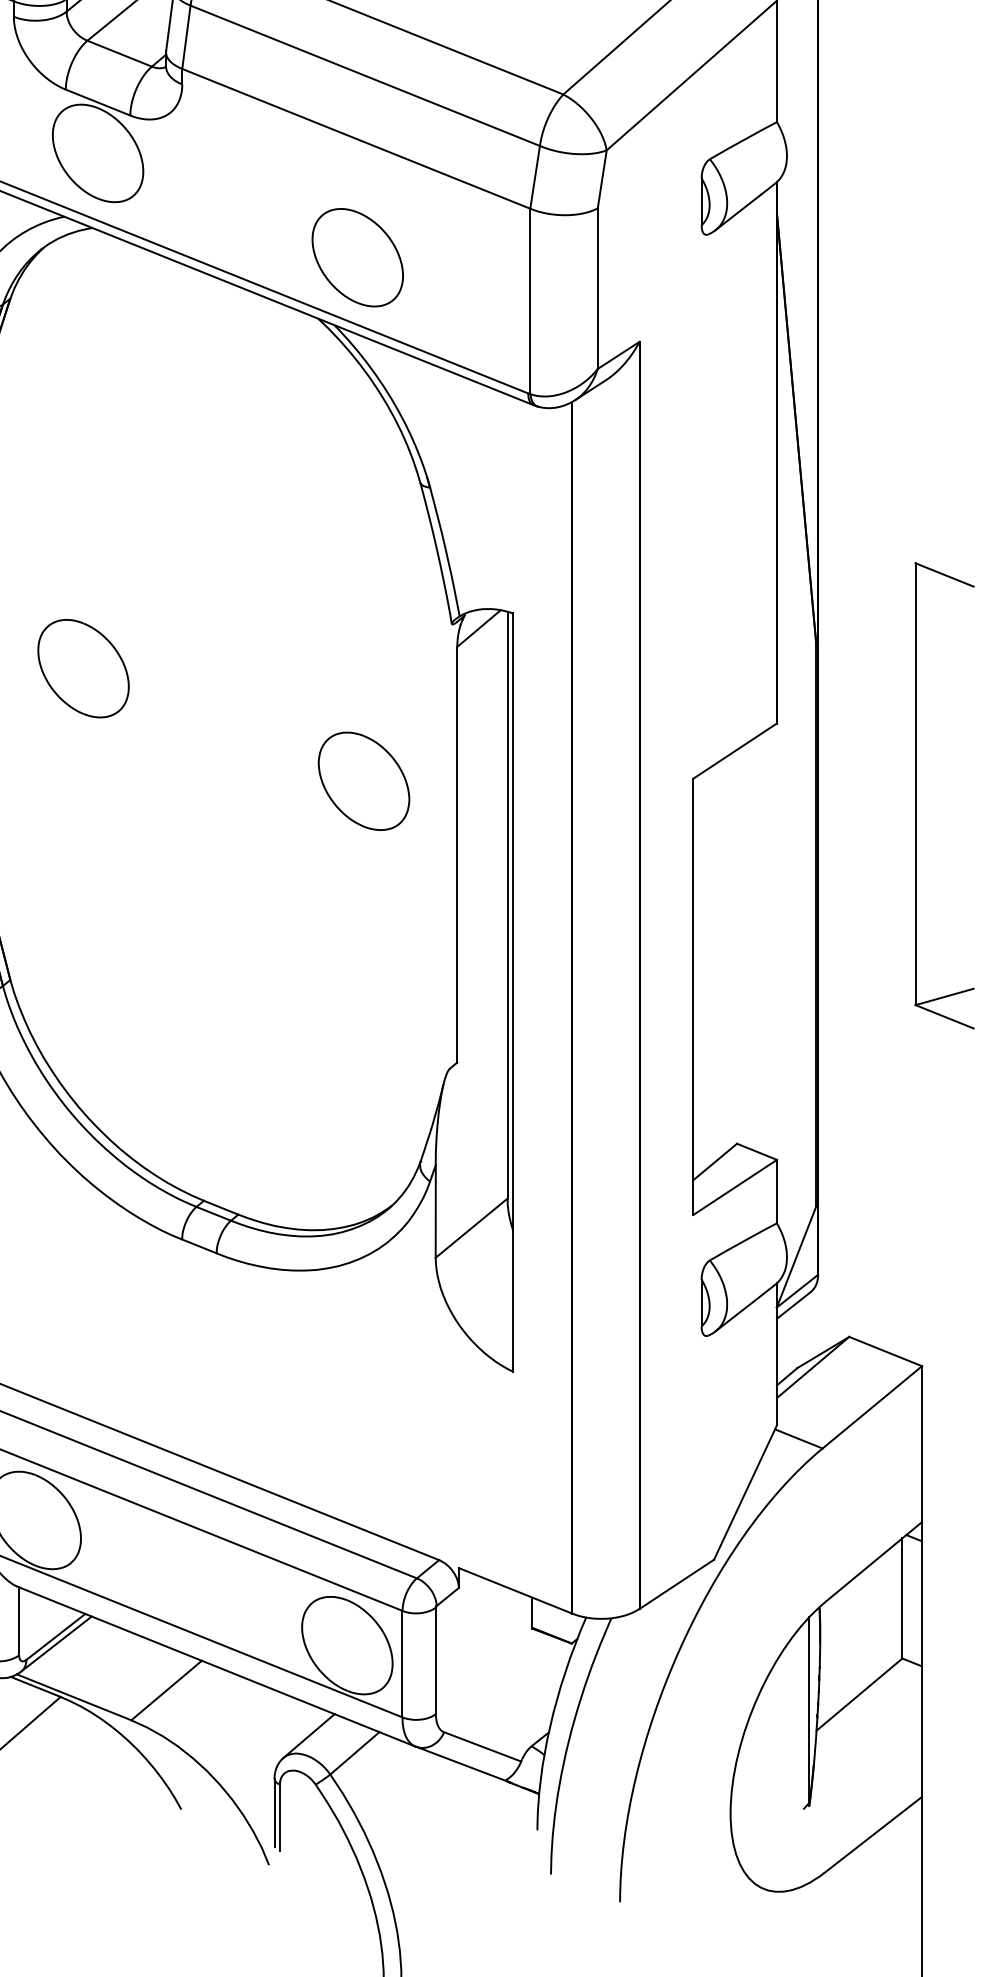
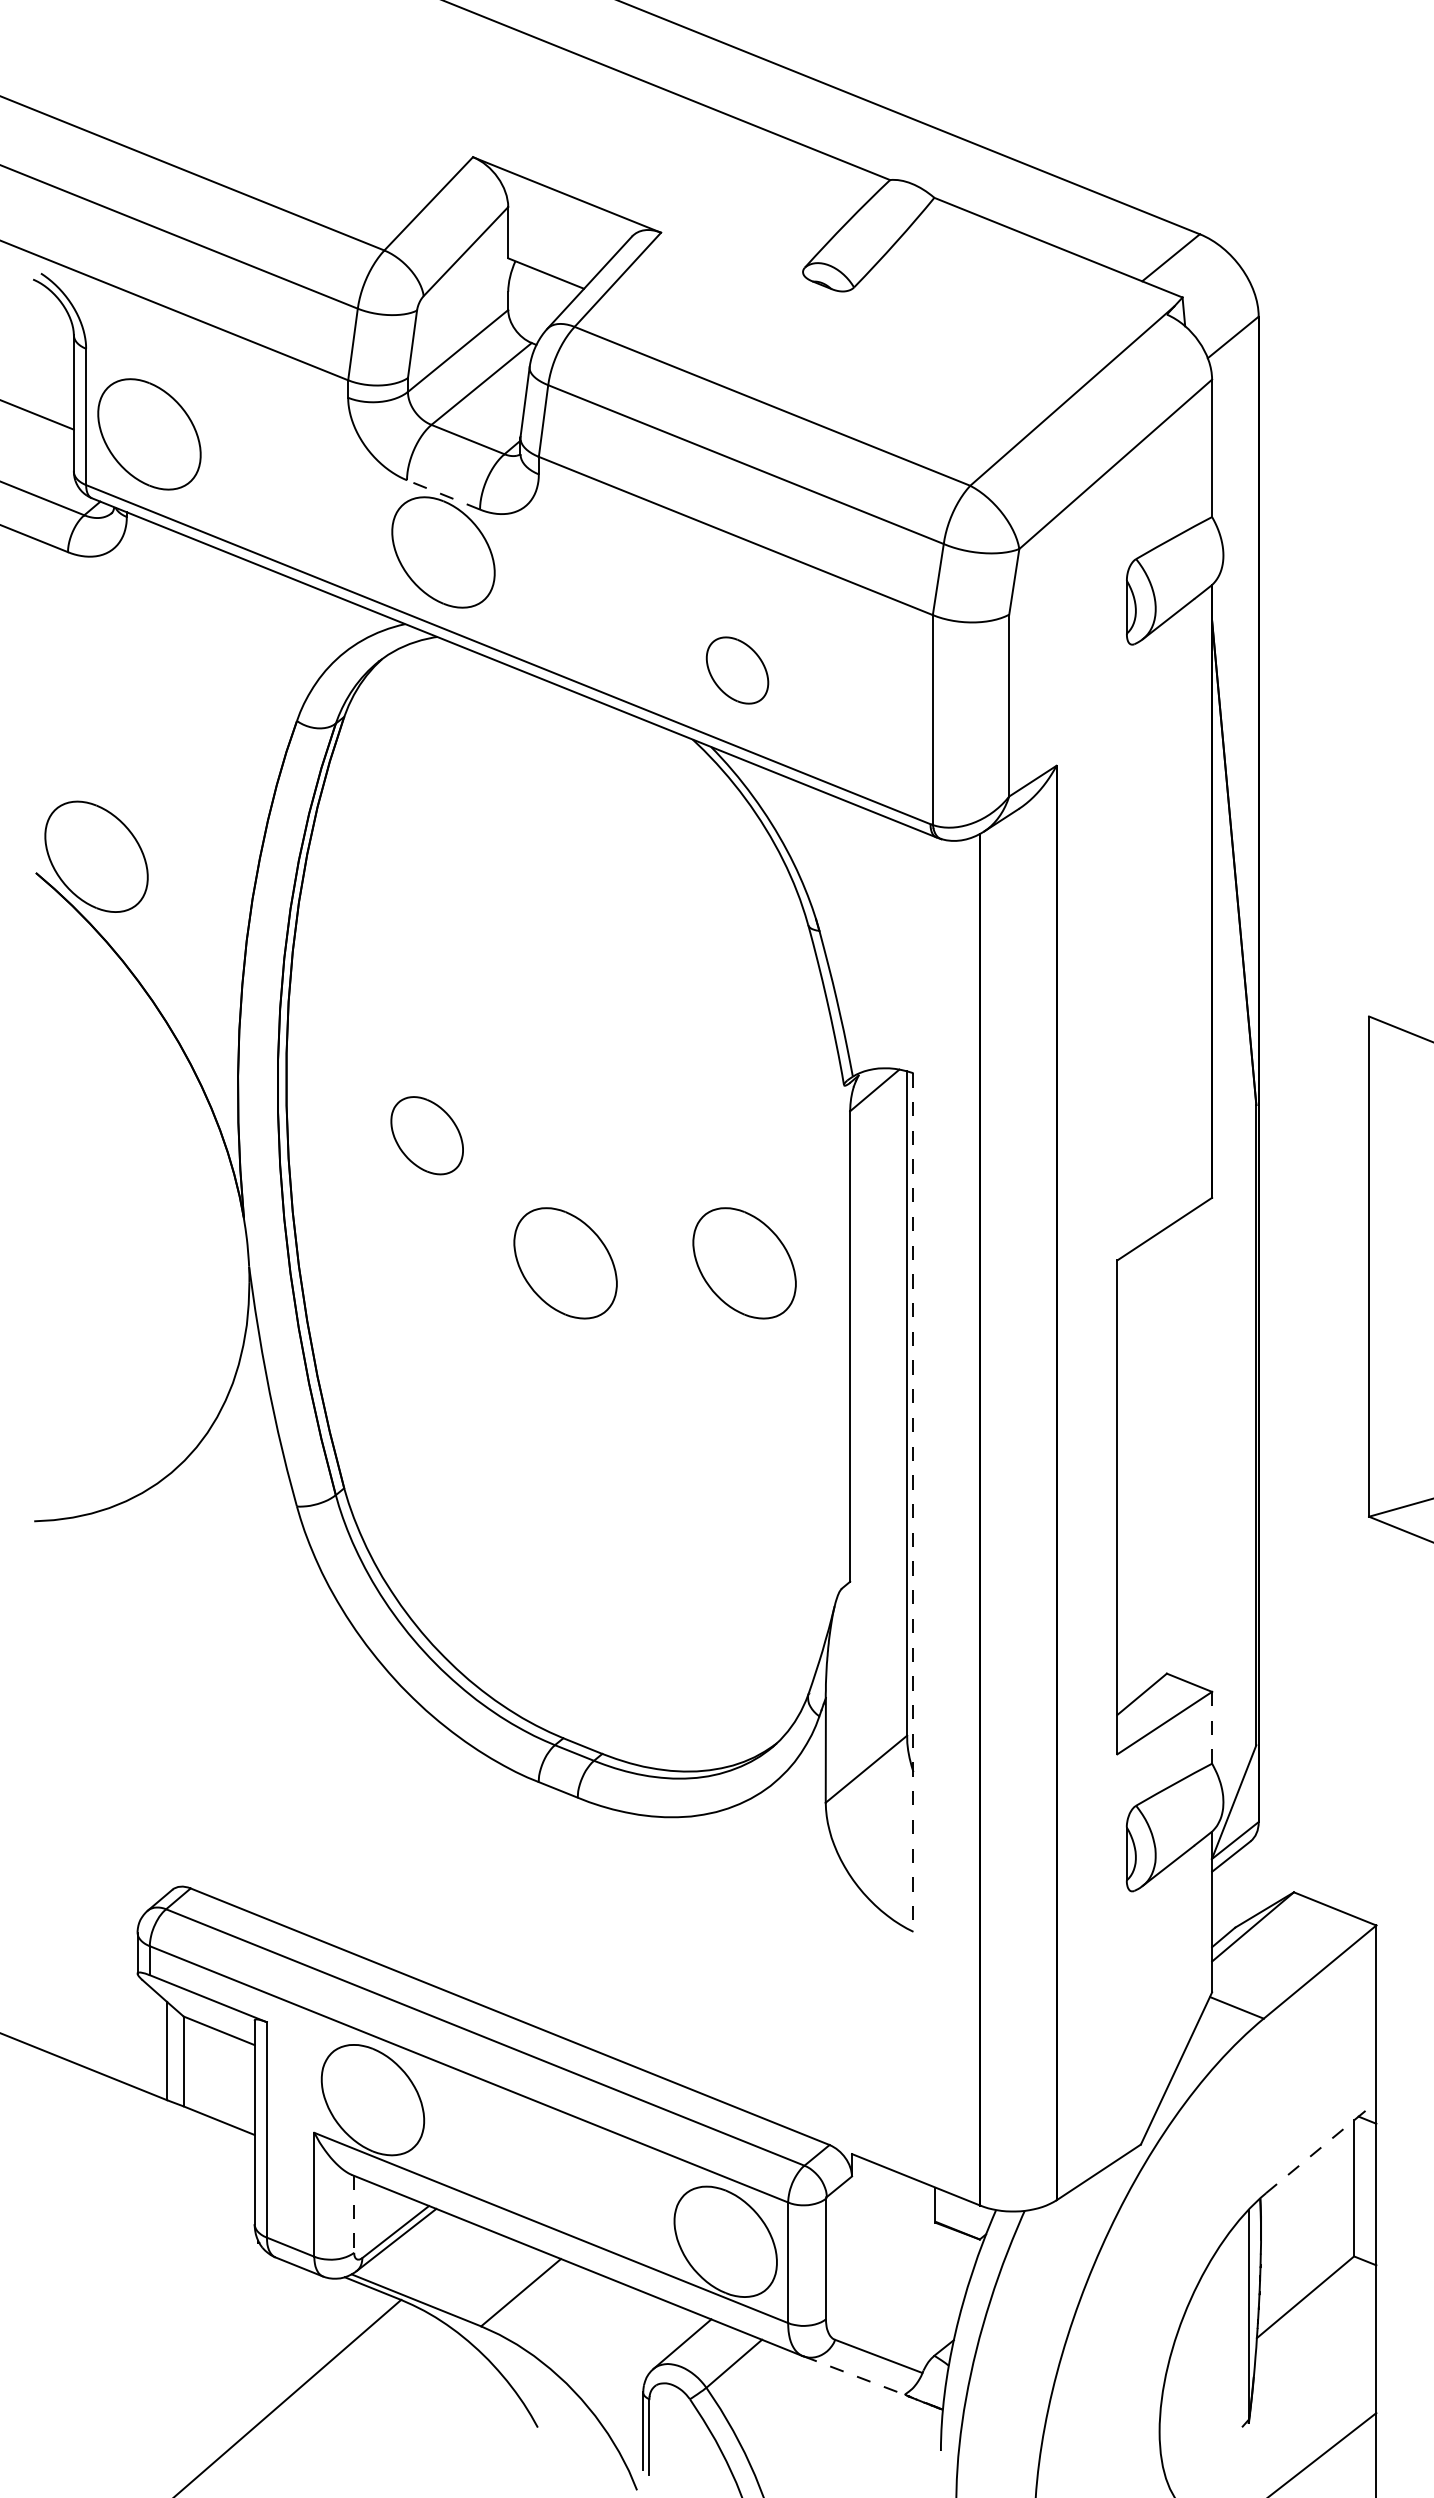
line: (98, 102) -> (443, 494), solid -> dashed
part: (357, 257) -> (737, 670), size x0.6
part: (83, 668) -> (427, 1135), size x0.7
part: (205, 781) -> (565, 1263), added
line: (513, 993) -> (913, 1503), solid -> dashed
line: (777, 1191) -> (1212, 1727), solid -> dashed
line: (873, 1562) -> (1321, 2147), solid -> dashed
line: (19, 1621) -> (354, 2214), solid -> dashed
line: (461, 1764) -> (855, 2376), solid -> dashed

